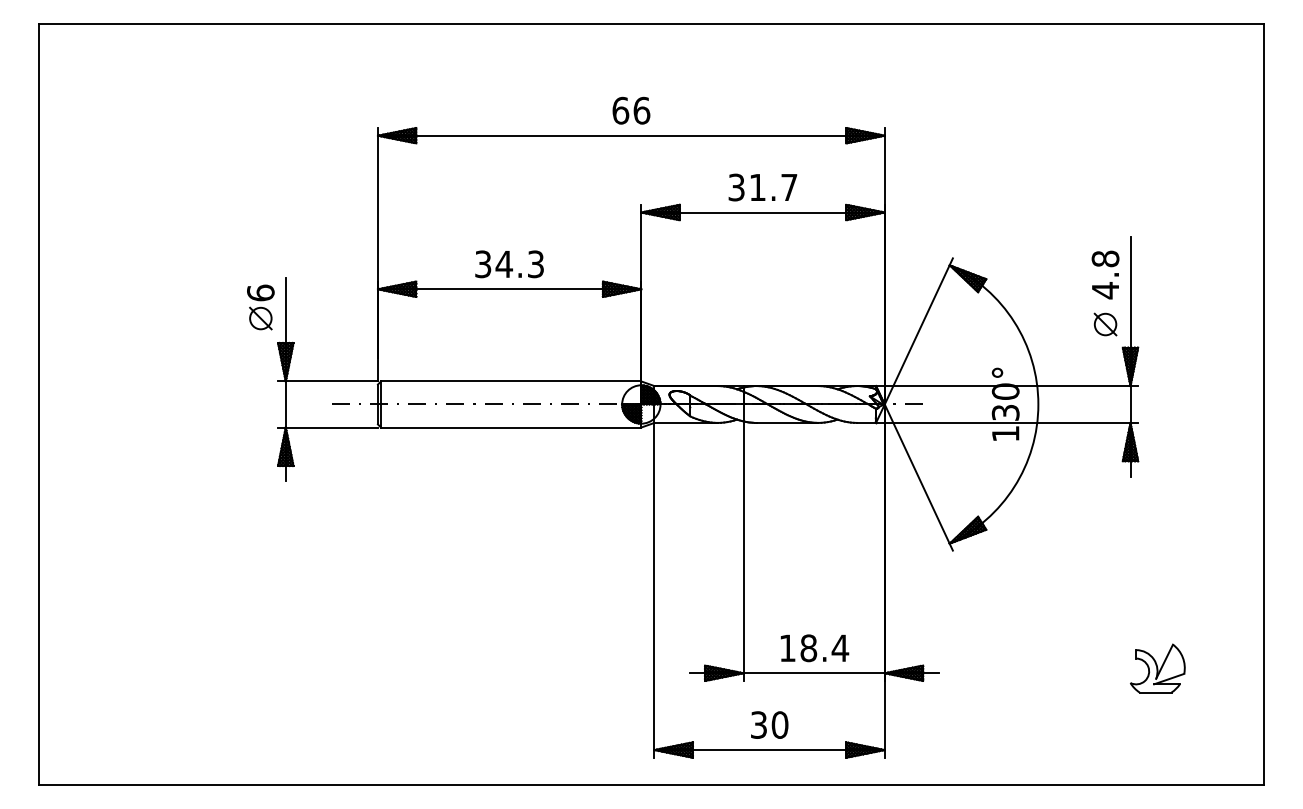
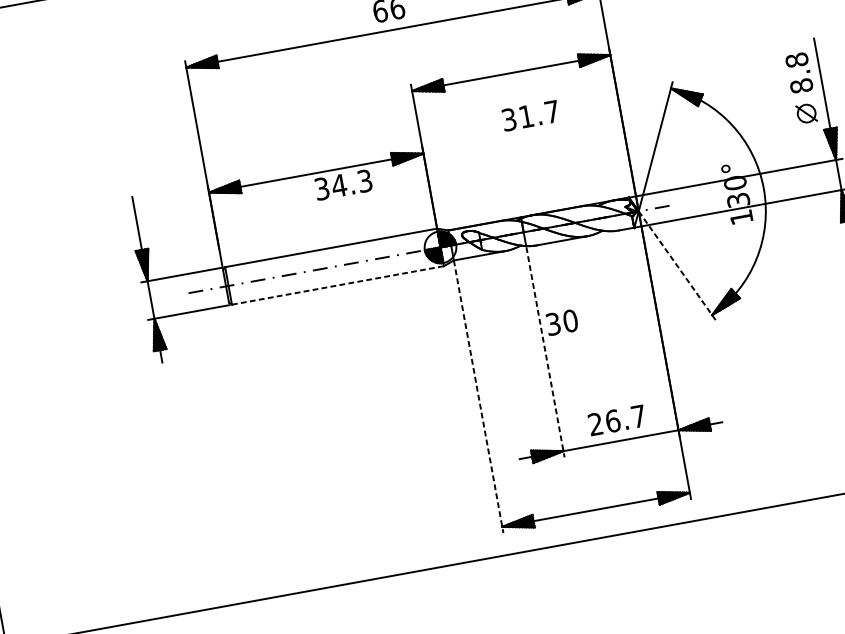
text: (762, 187) -> (530, 115), moved
text: (509, 264) -> (343, 185), moved
text: (1105, 290) -> (801, 85), 4.8 -> 8.8
part: (260, 307) -> (116, 224), removed
line: (511, 427) -> (338, 285), solid -> dashed
line: (918, 477) -> (677, 265), solid -> dashed
line: (743, 552) -> (545, 352), solid -> dashed
line: (654, 590) -> (478, 396), solid -> dashed
text: (814, 648) -> (617, 420), 18.4 -> 26.7
text: (769, 724) -> (561, 322), moved

